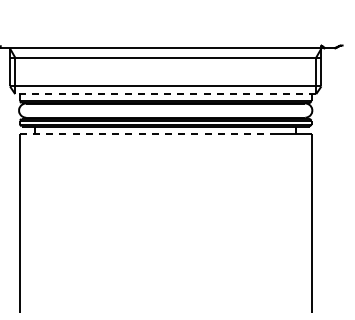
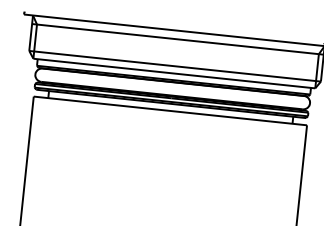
line: (165, 94) -> (174, 73), dashed -> solid
line: (146, 134) -> (152, 109), dashed -> solid

